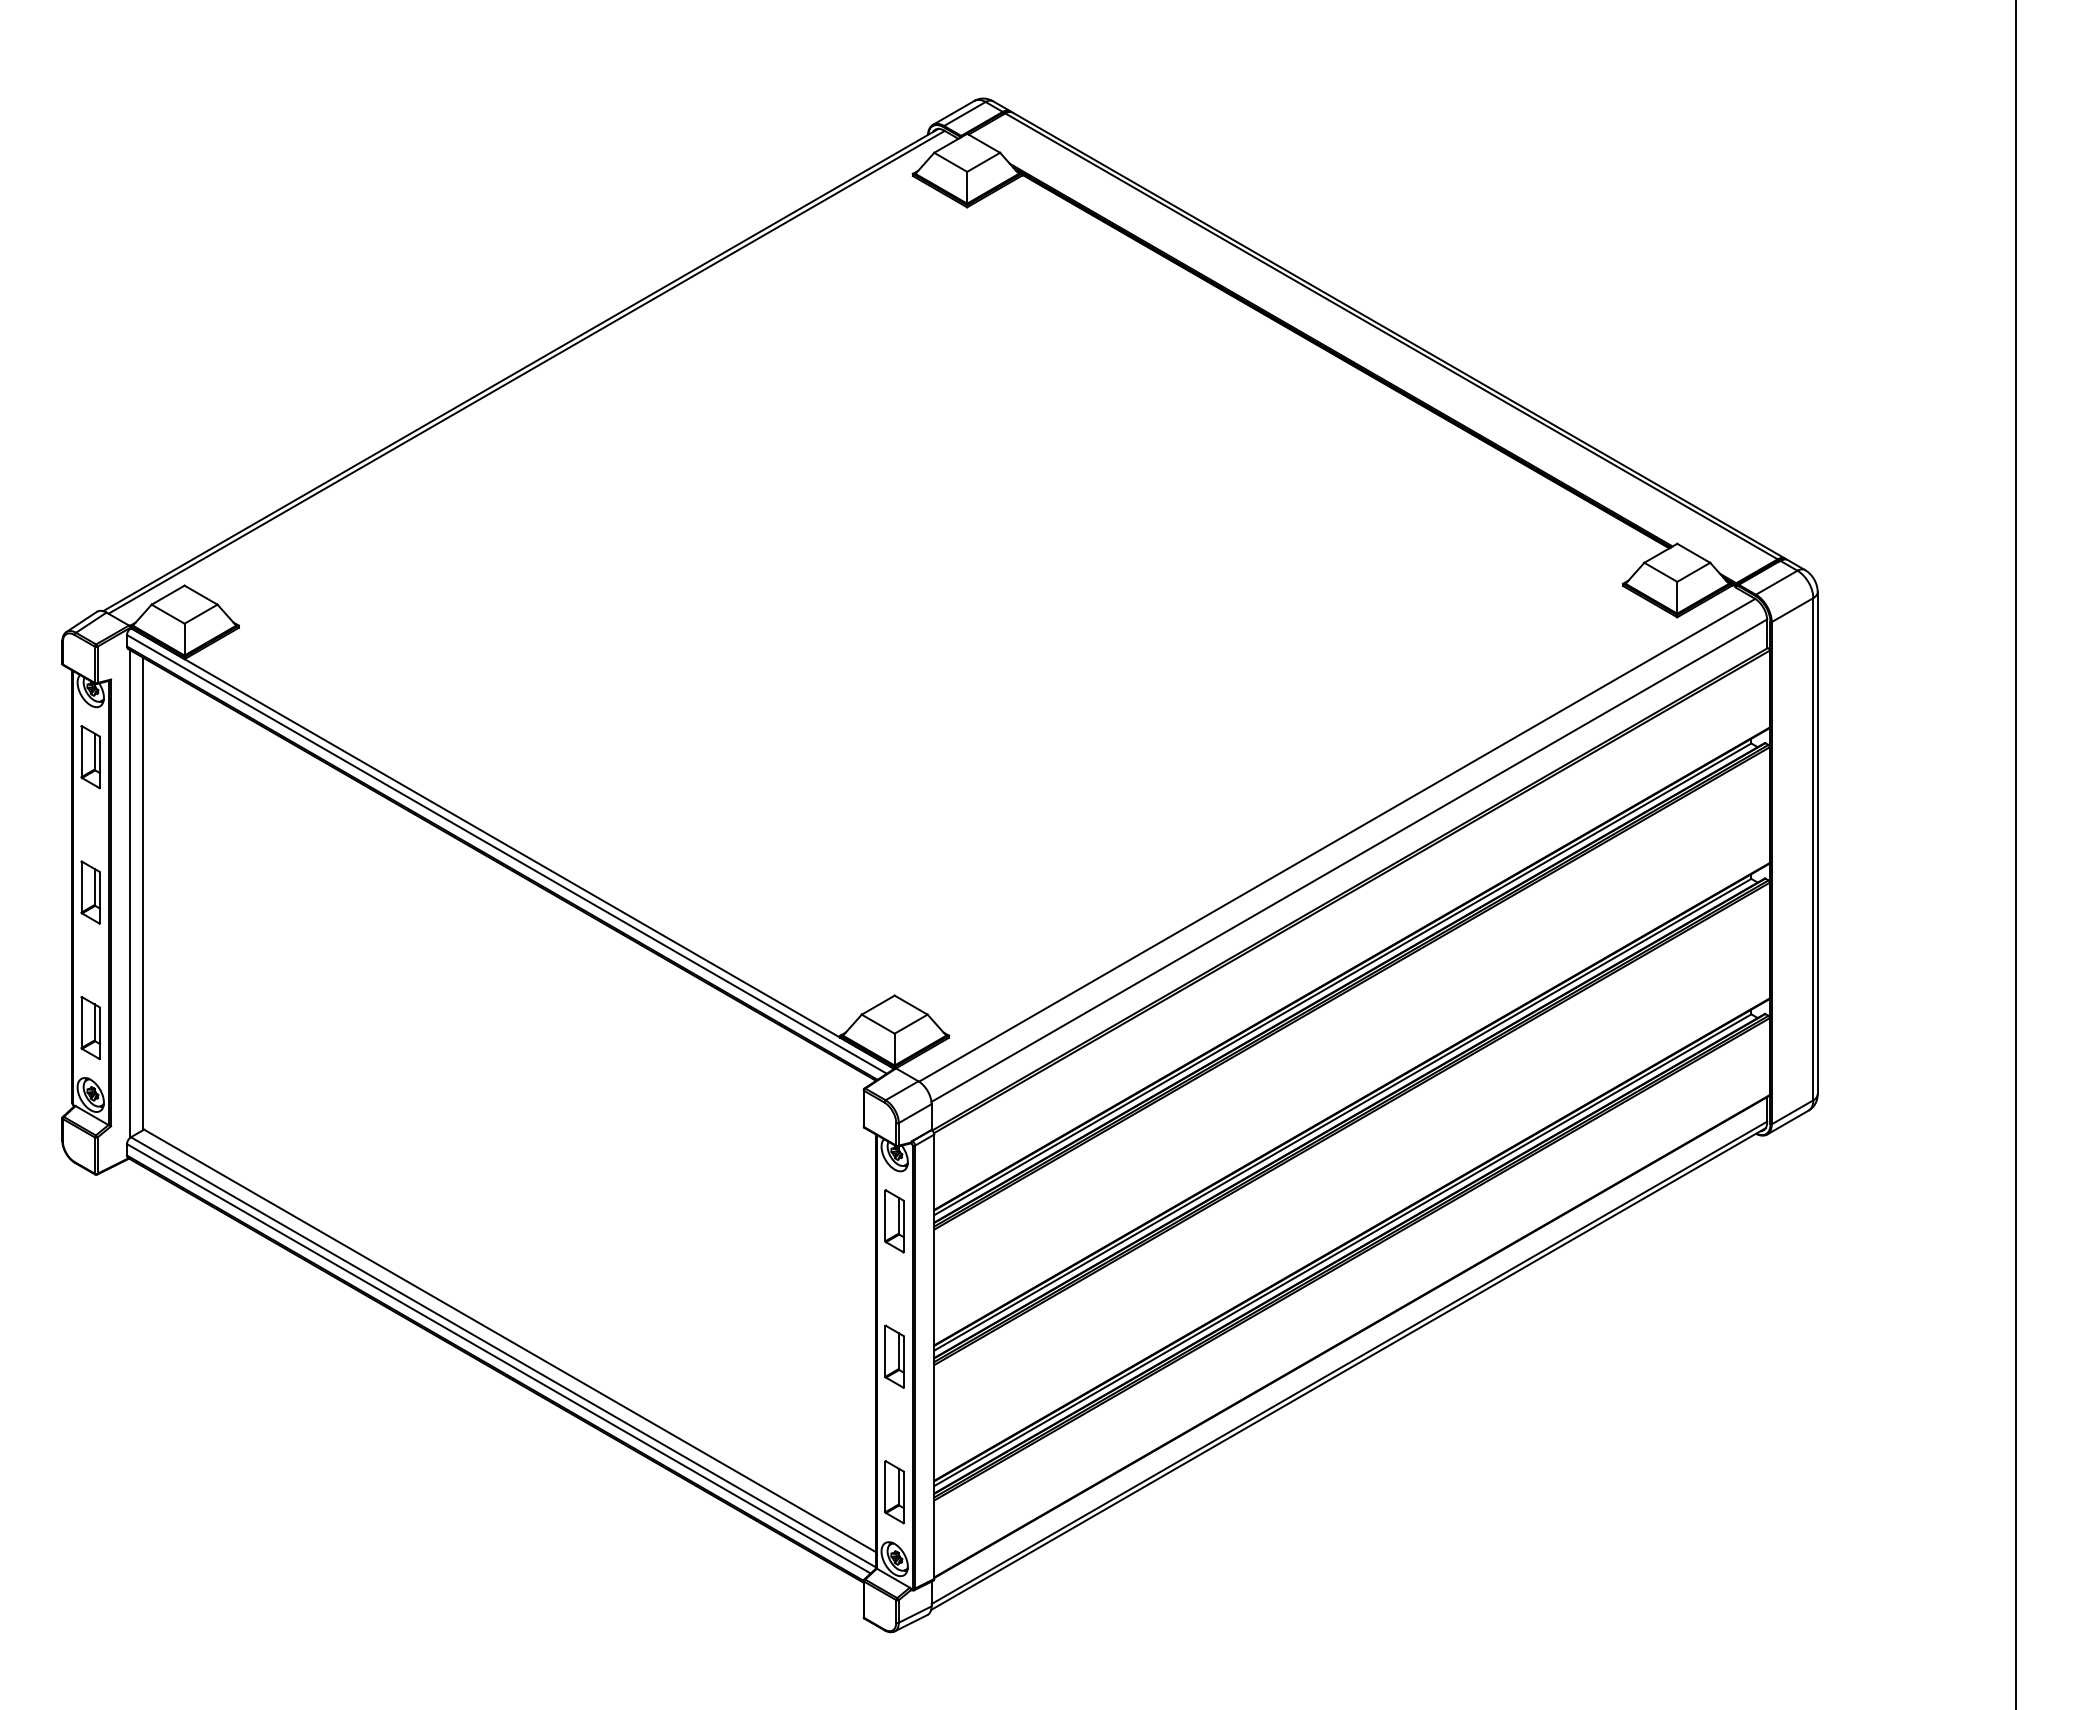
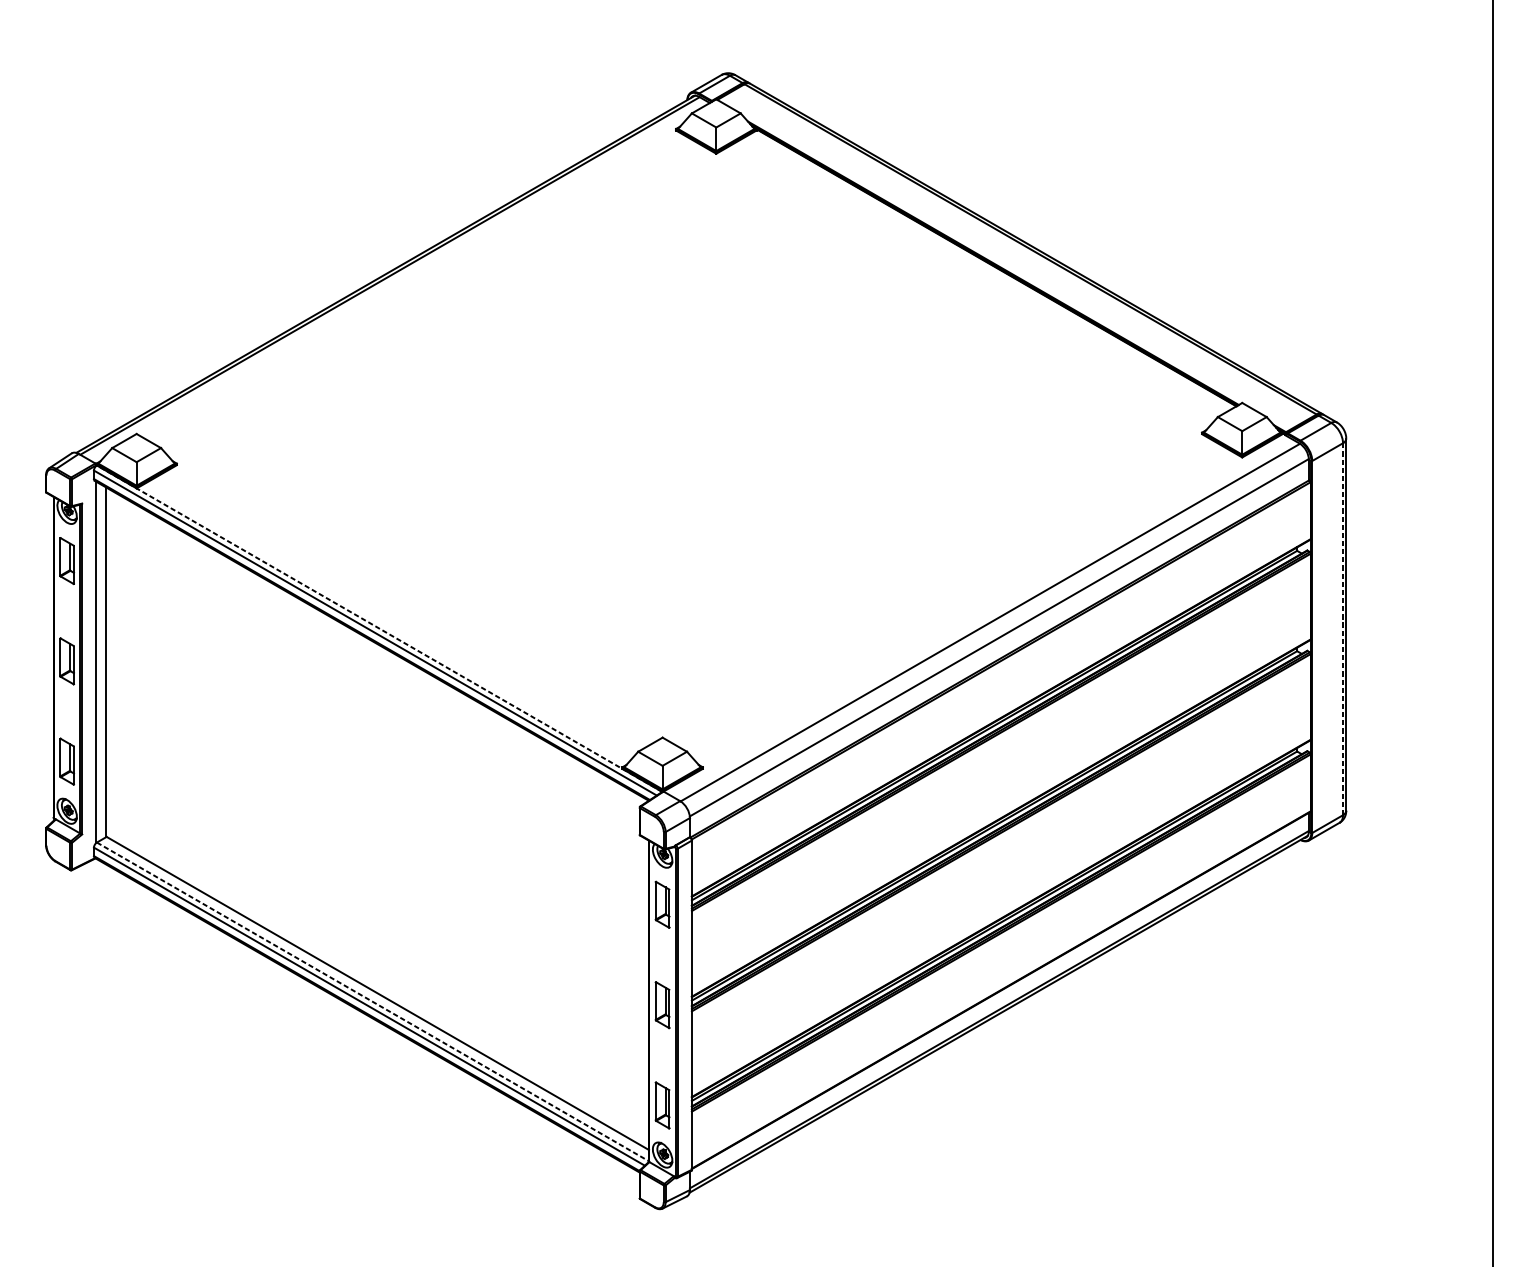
line: (512, 848) -> (379, 628), solid -> dashed
line: (1813, 849) -> (1343, 629), solid -> dashed
line: (504, 1352) -> (373, 1001), solid -> dashed

